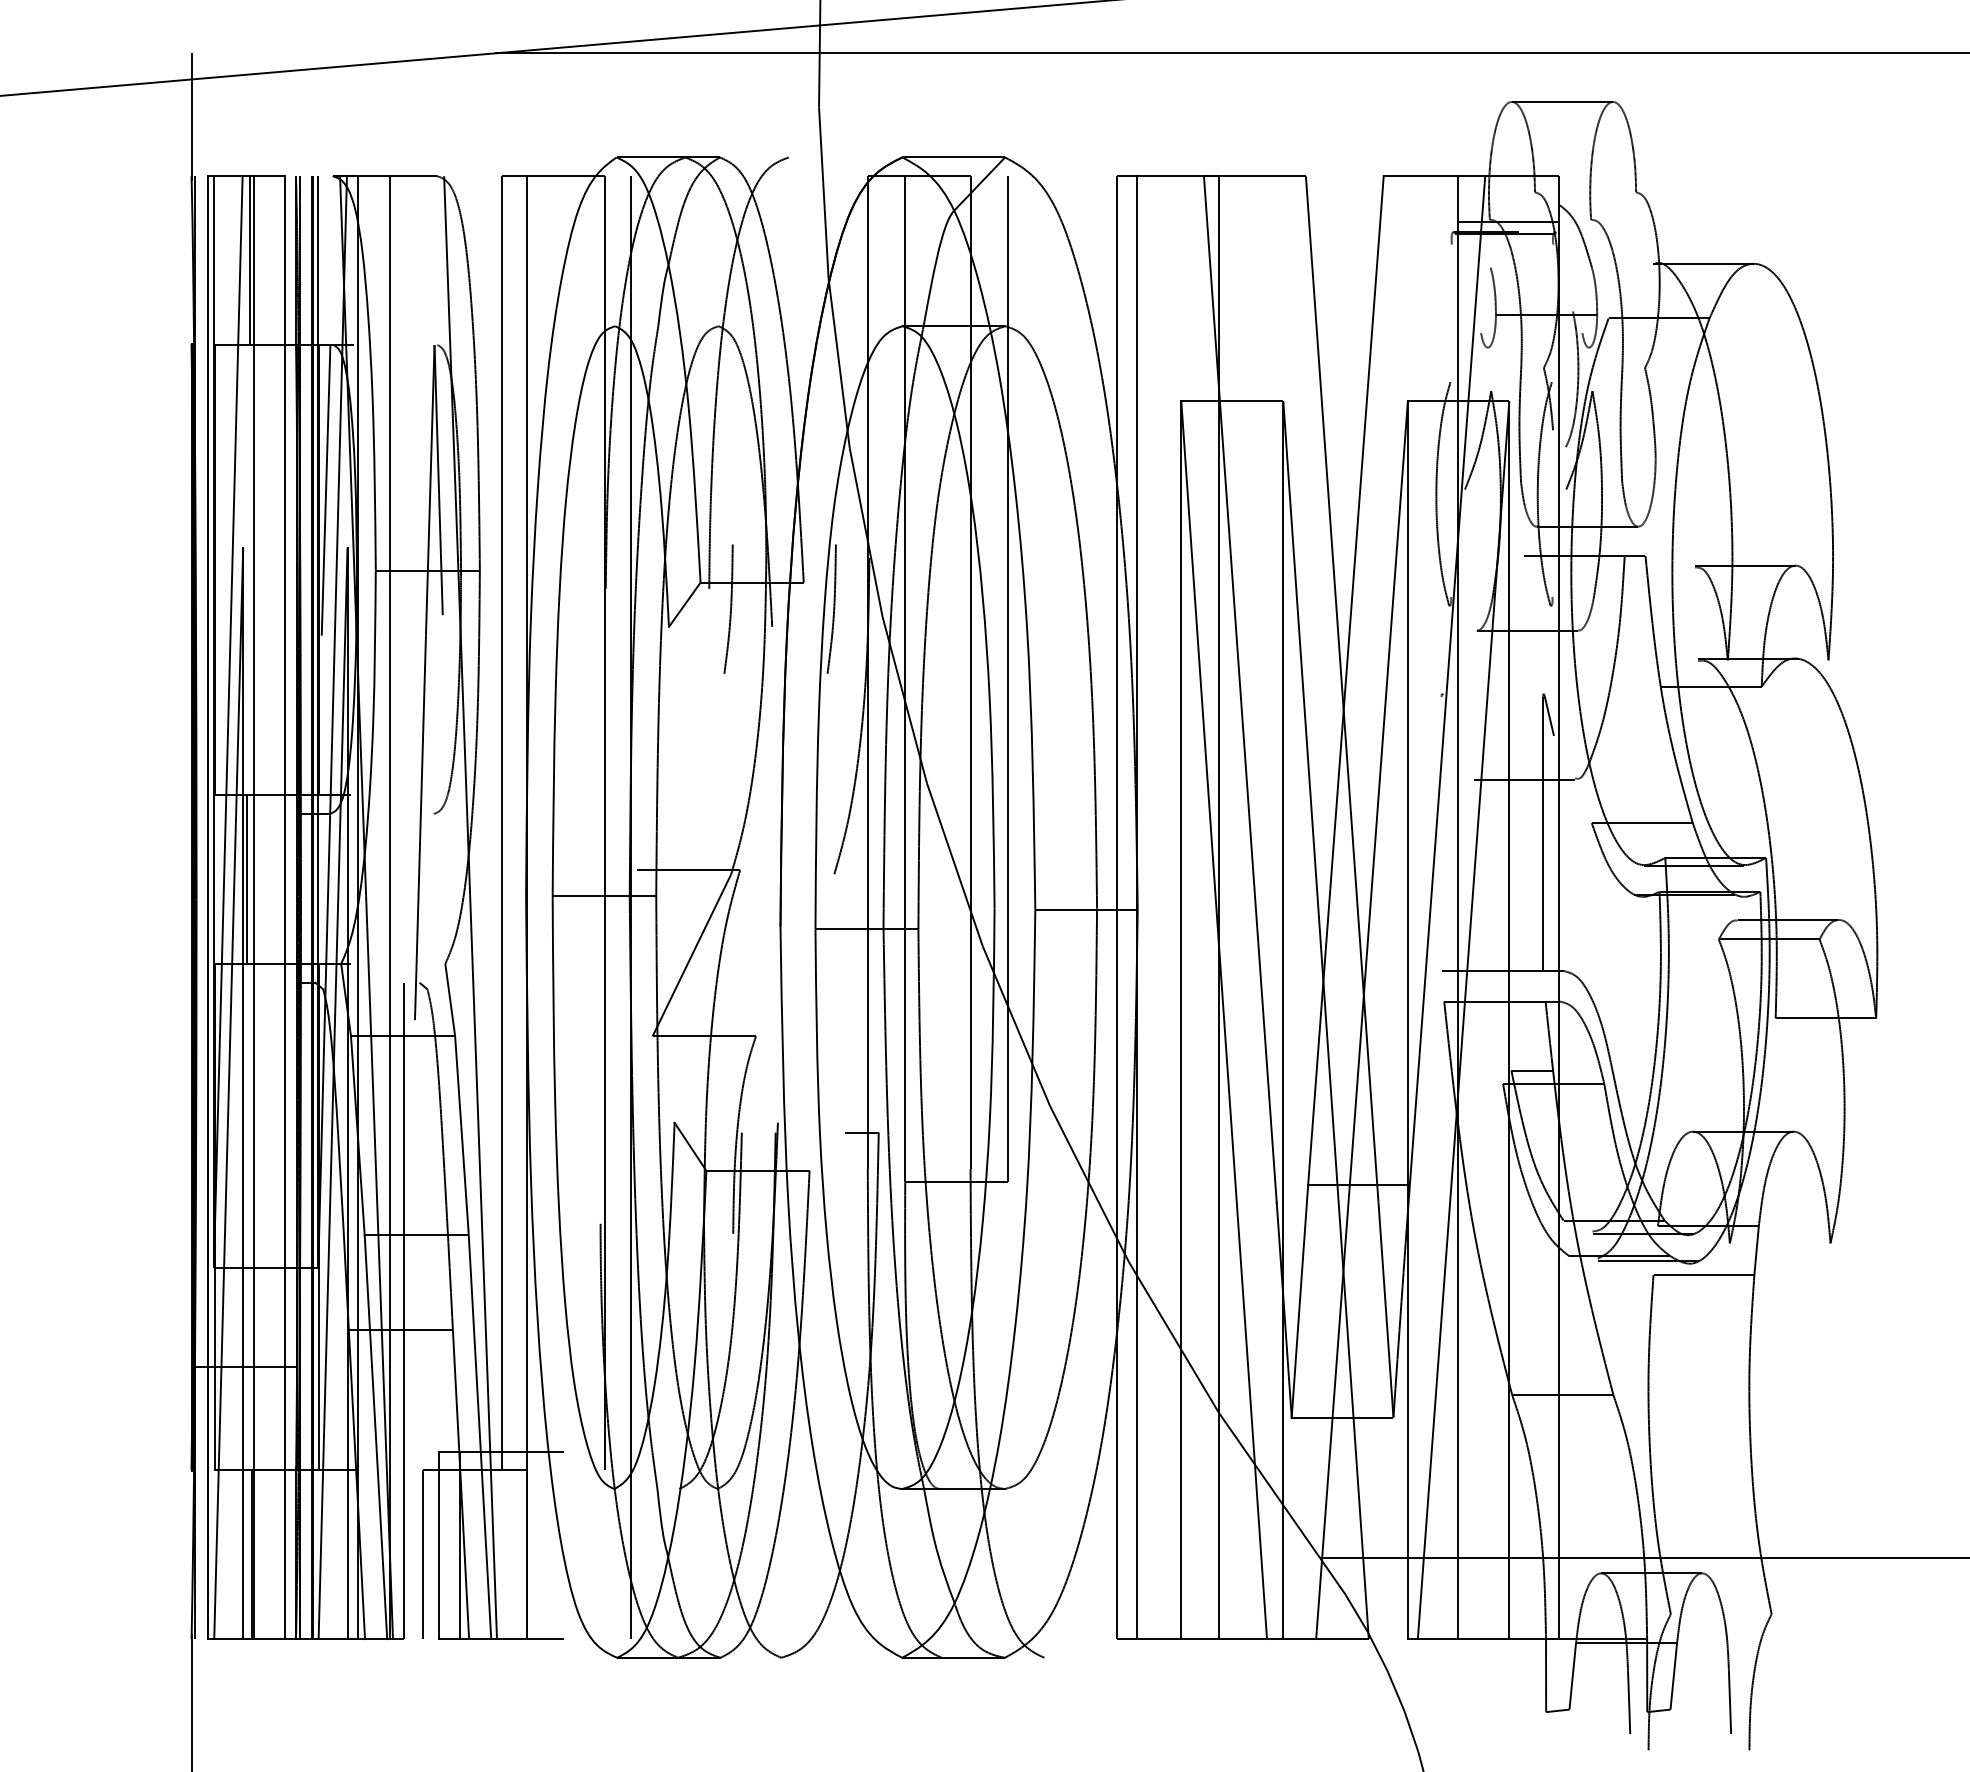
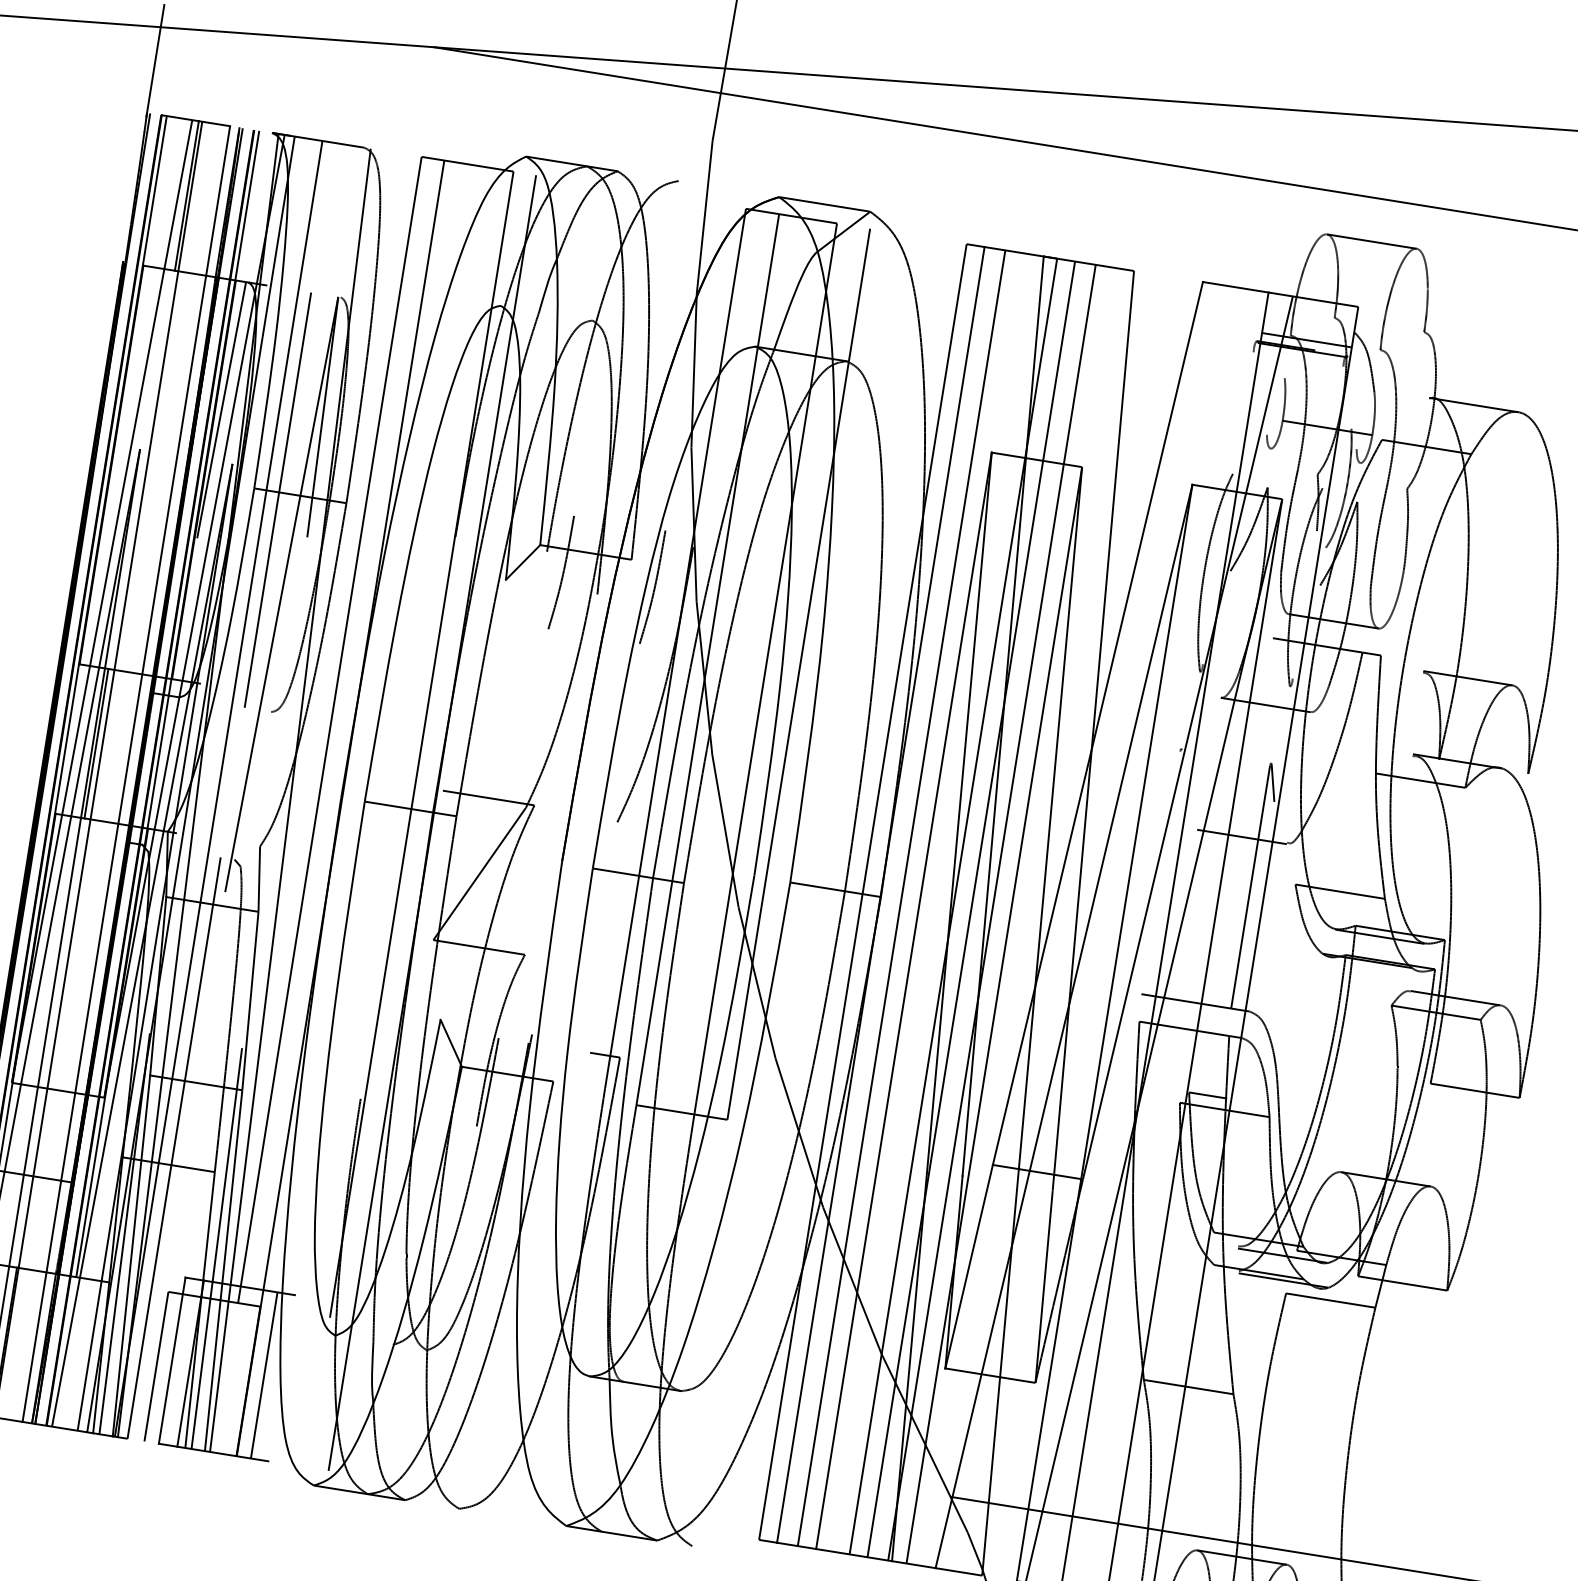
line: (403, 579) -> (277, 500), added
line: (1160, 907) -> (901, 898), added
line: (1239, 907) -> (971, 909), added
line: (1262, 907) -> (991, 912), added
line: (1779, 1243) -> (1402, 1283), added
line: (364, 1413) -> (124, 1233), added
line: (468, 1413) -> (216, 1248), added
line: (543, 1545) -> (264, 1375), added

